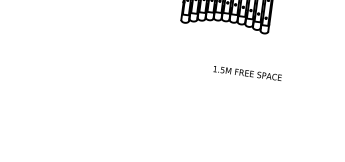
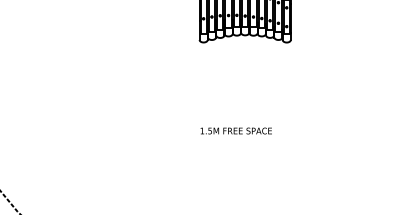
text: (246, 72) -> (235, 130), moved

